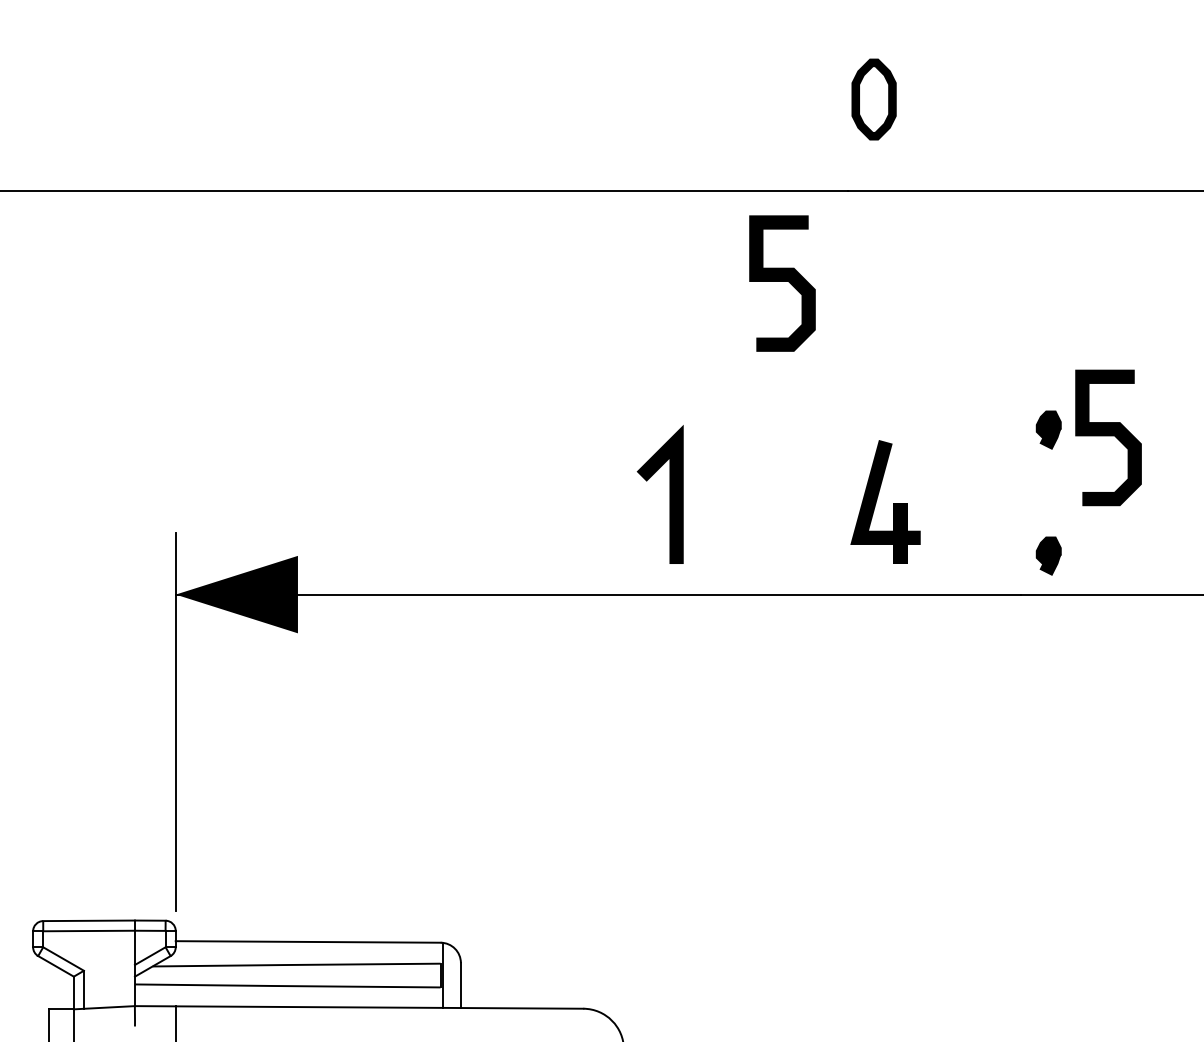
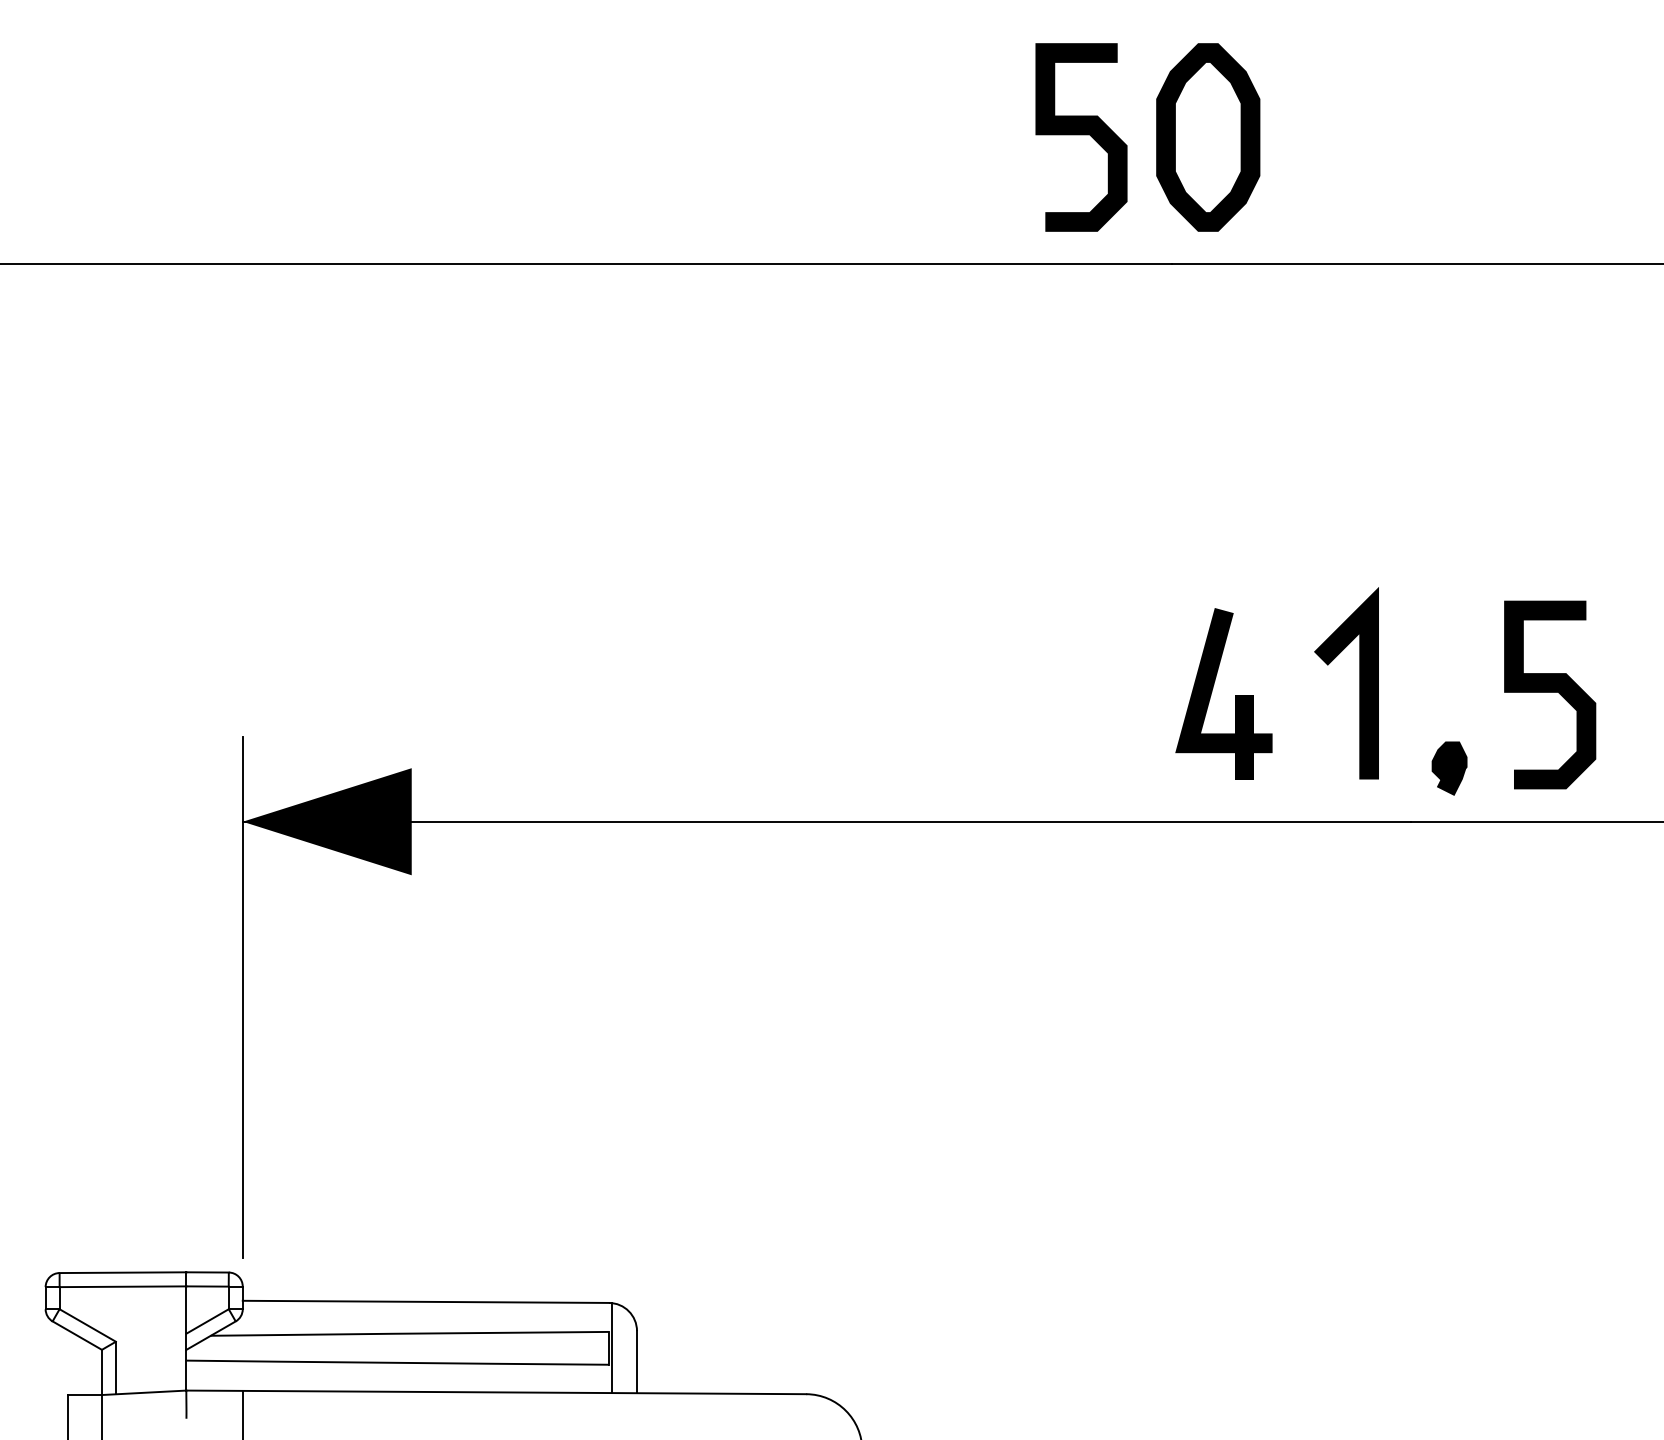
part: (873, 99) -> (1207, 137), size x1.67
curve: (782, 281) -> (1081, 134), moved
part: (1048, 429) -> (1449, 593), removed
curve: (1108, 436) -> (1550, 693), moved
line: (669, 494) -> (1359, 683), moved

